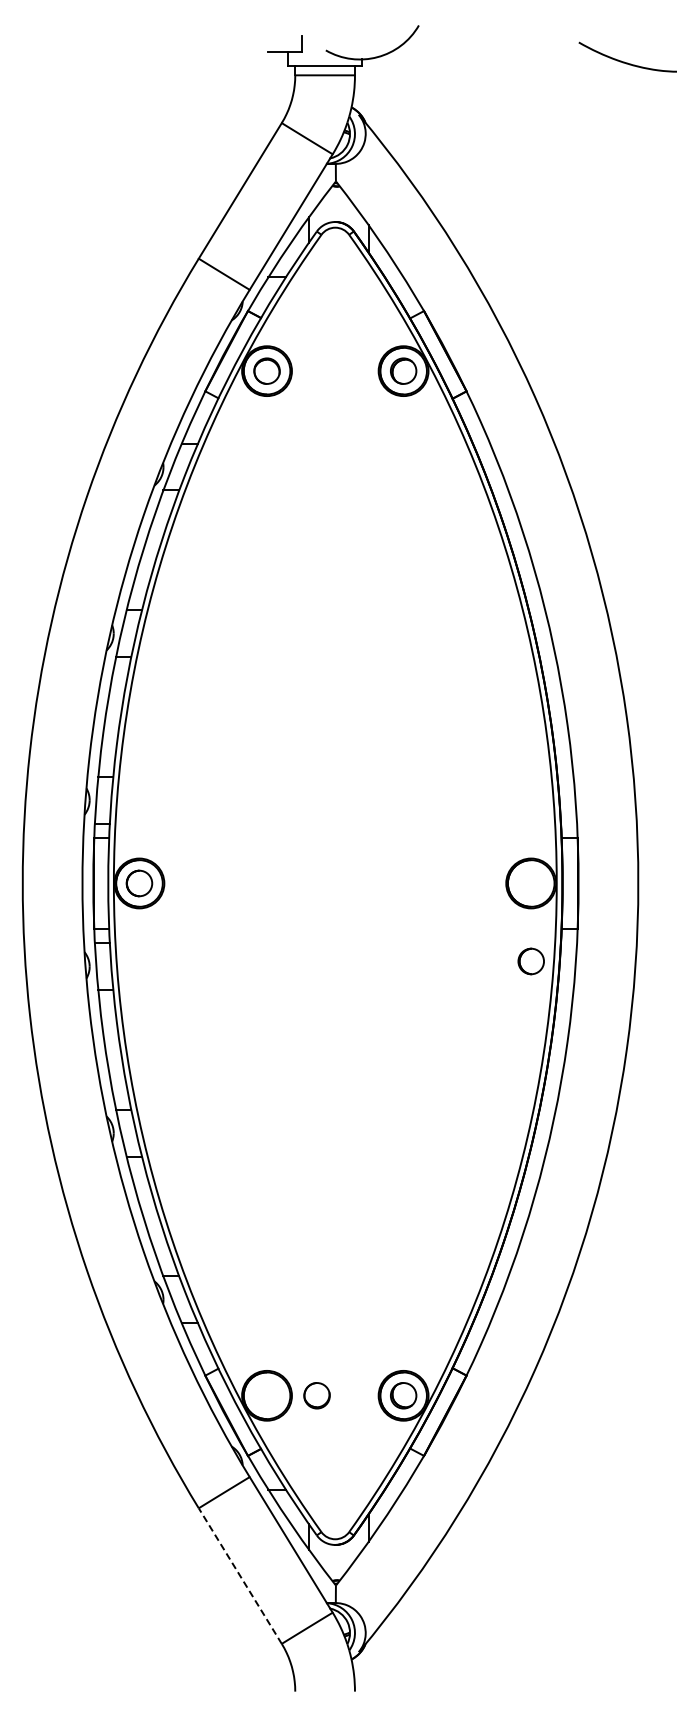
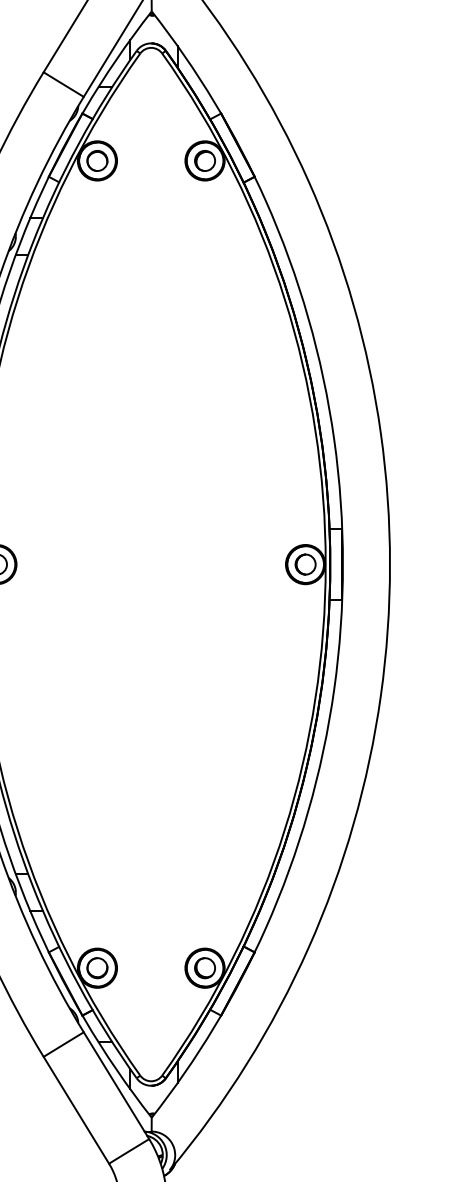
part: (530, 961) -> (305, 564), moved
part: (316, 1395) -> (97, 968), moved
line: (240, 1575) -> (76, 1109), dashed -> solid

